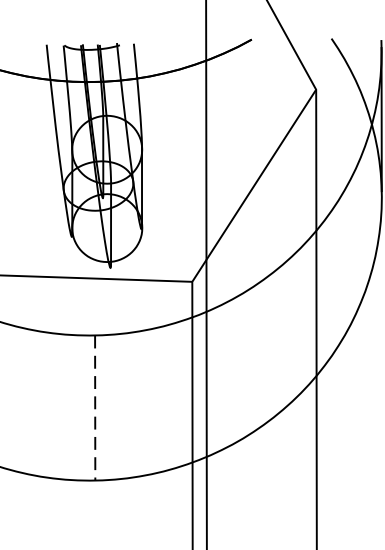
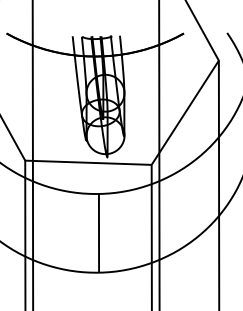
line: (96, 408) -> (99, 233), dashed -> solid

